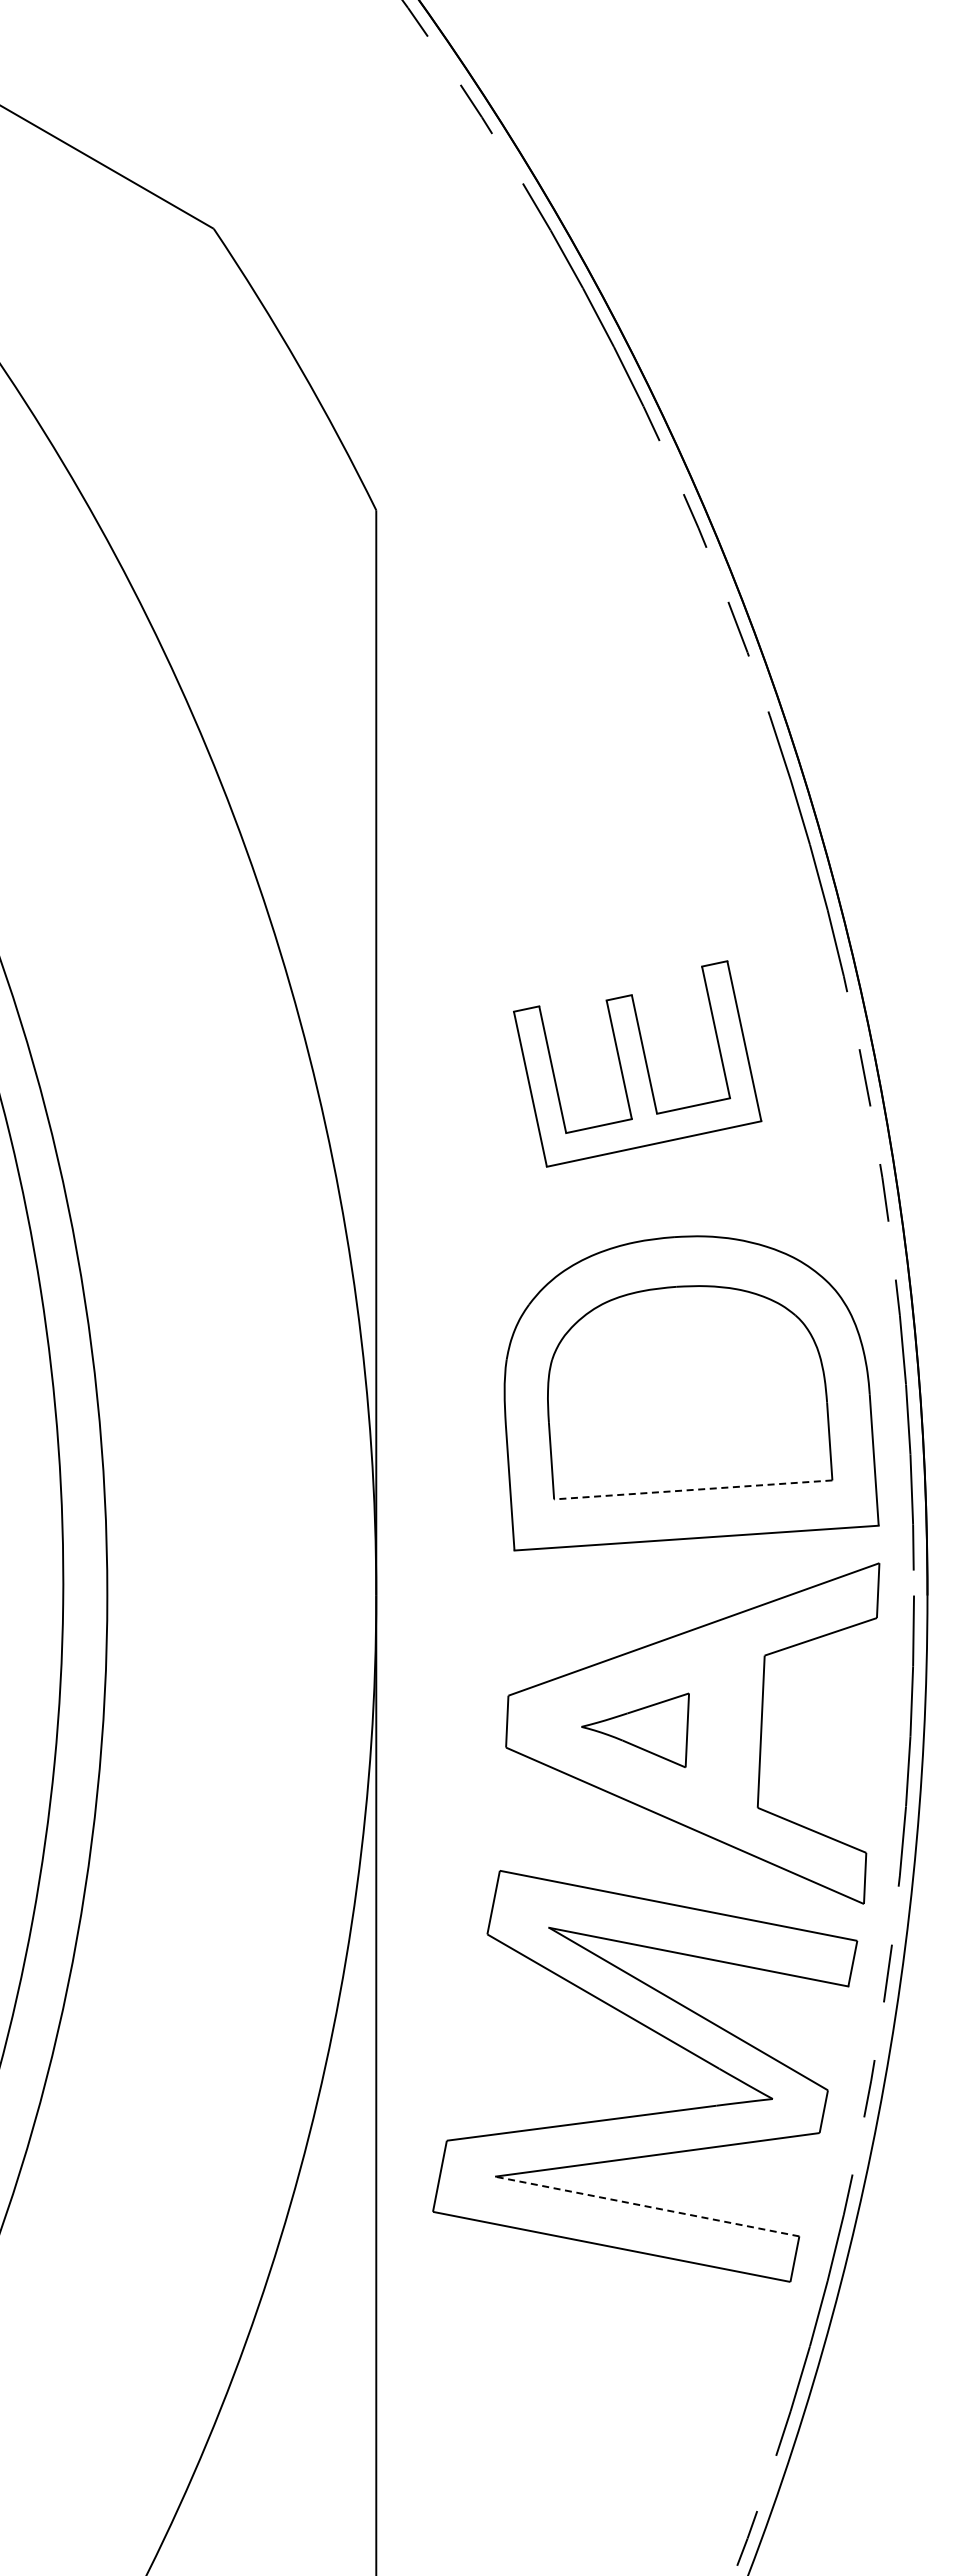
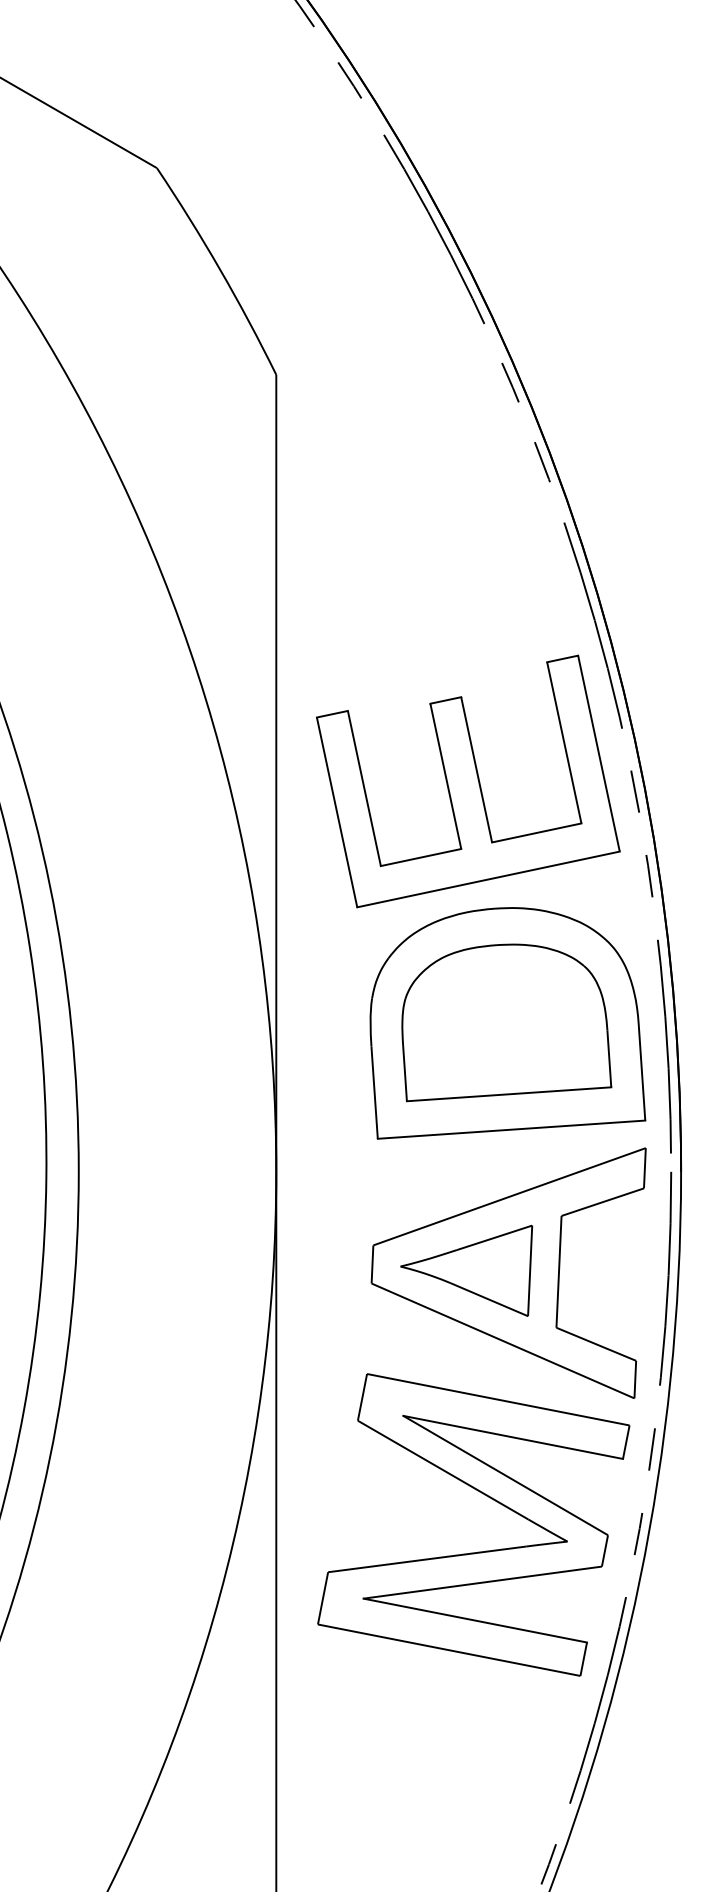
part: (637, 1063) -> (468, 781), size x1.67
line: (692, 1489) -> (508, 1093), dashed -> solid
part: (635, 1730) -> (466, 1270), size x1.67
line: (646, 2206) -> (474, 1620), dashed -> solid

